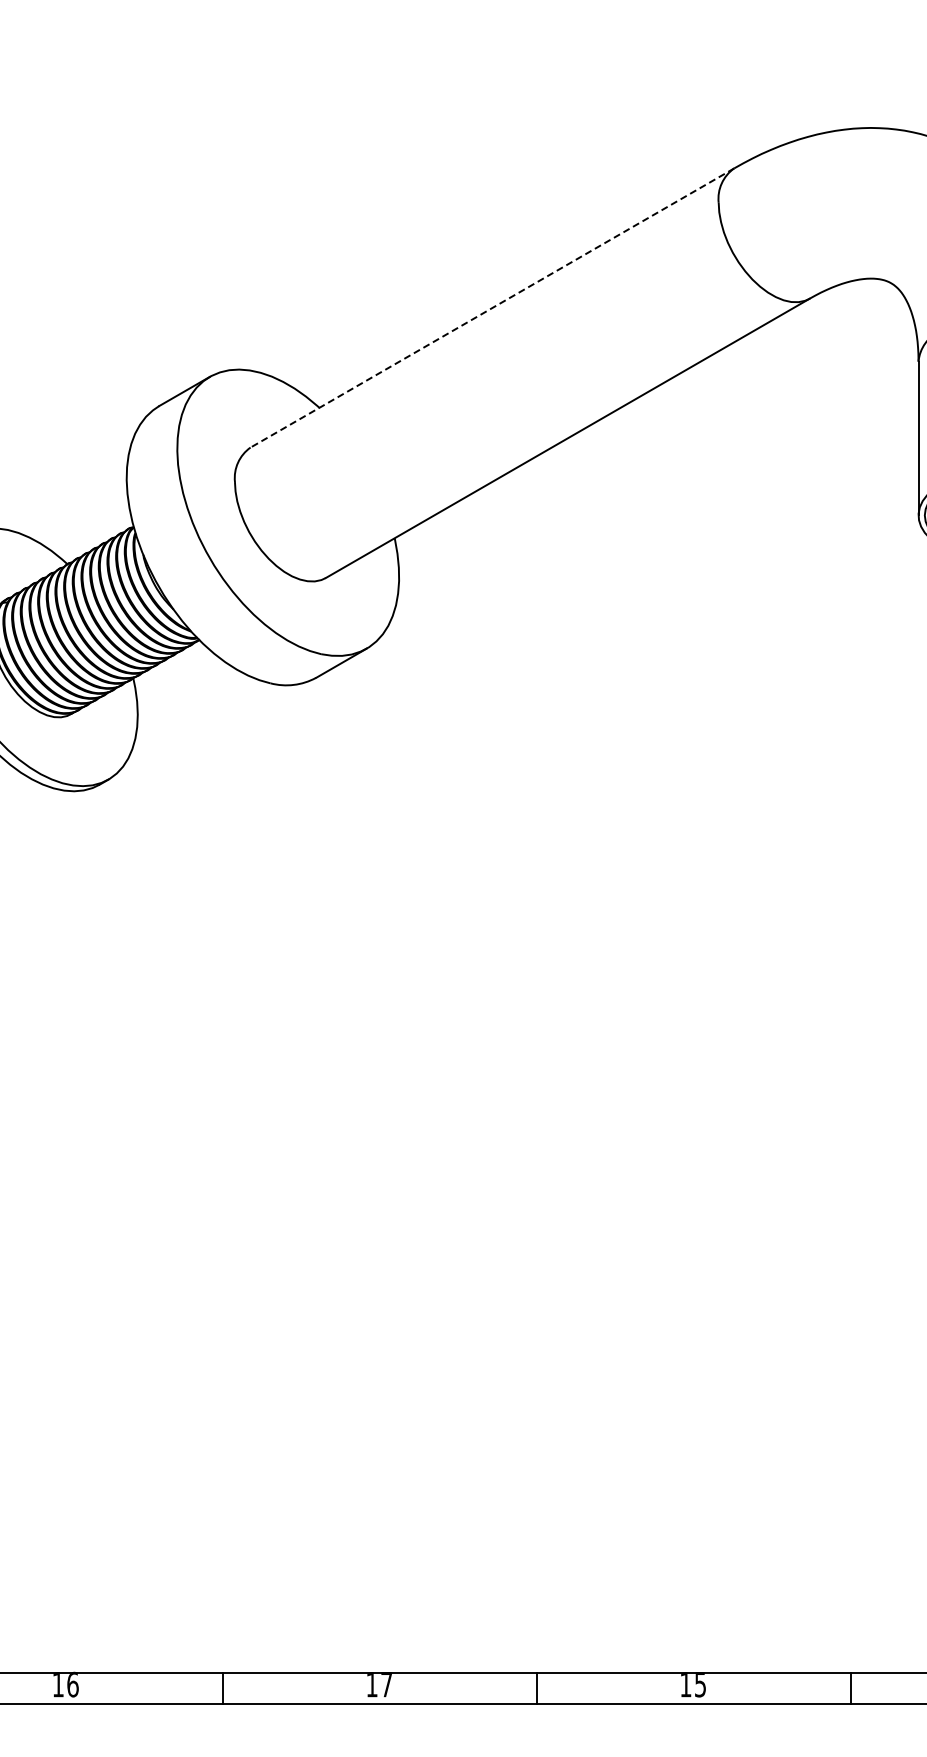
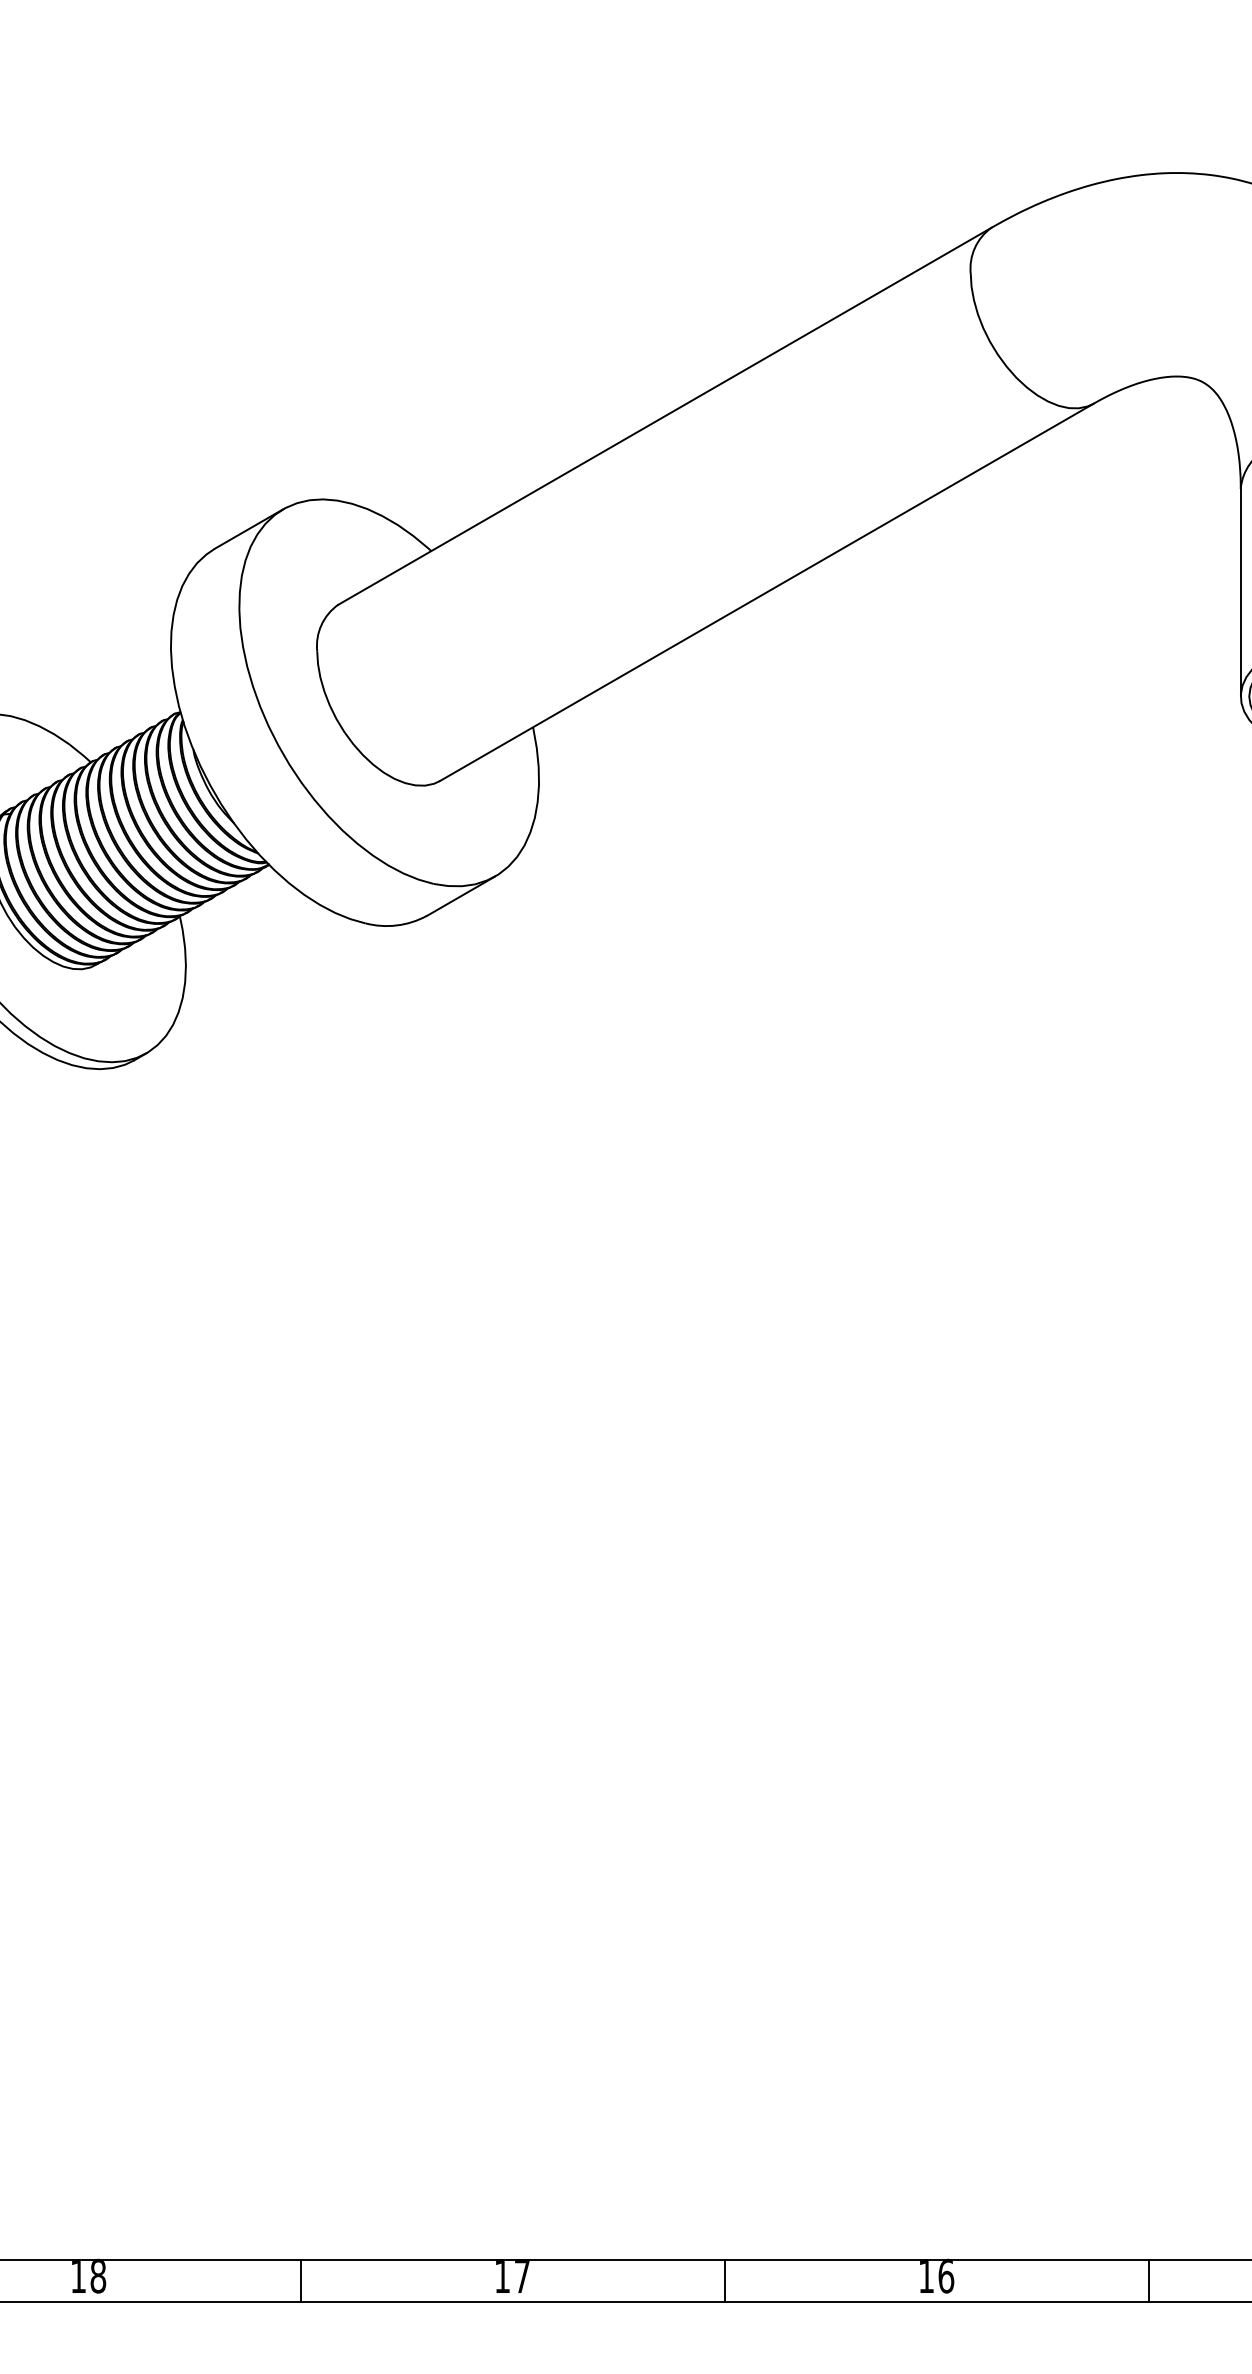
line: (492, 308) -> (665, 416), dashed -> solid
text: (72, 1684) -> (97, 2275), 16 -> 18
text: (700, 1684) -> (946, 2275), 15 -> 16

